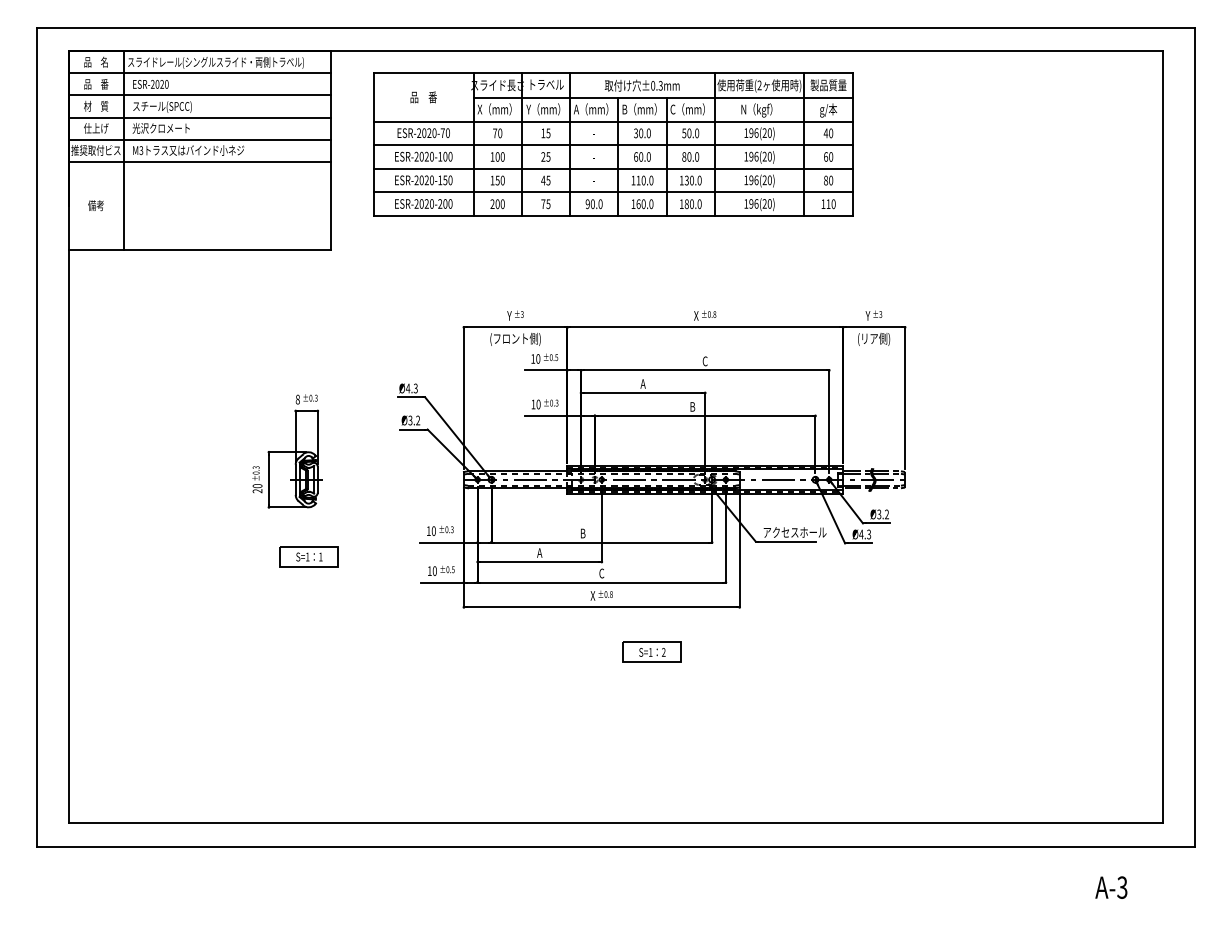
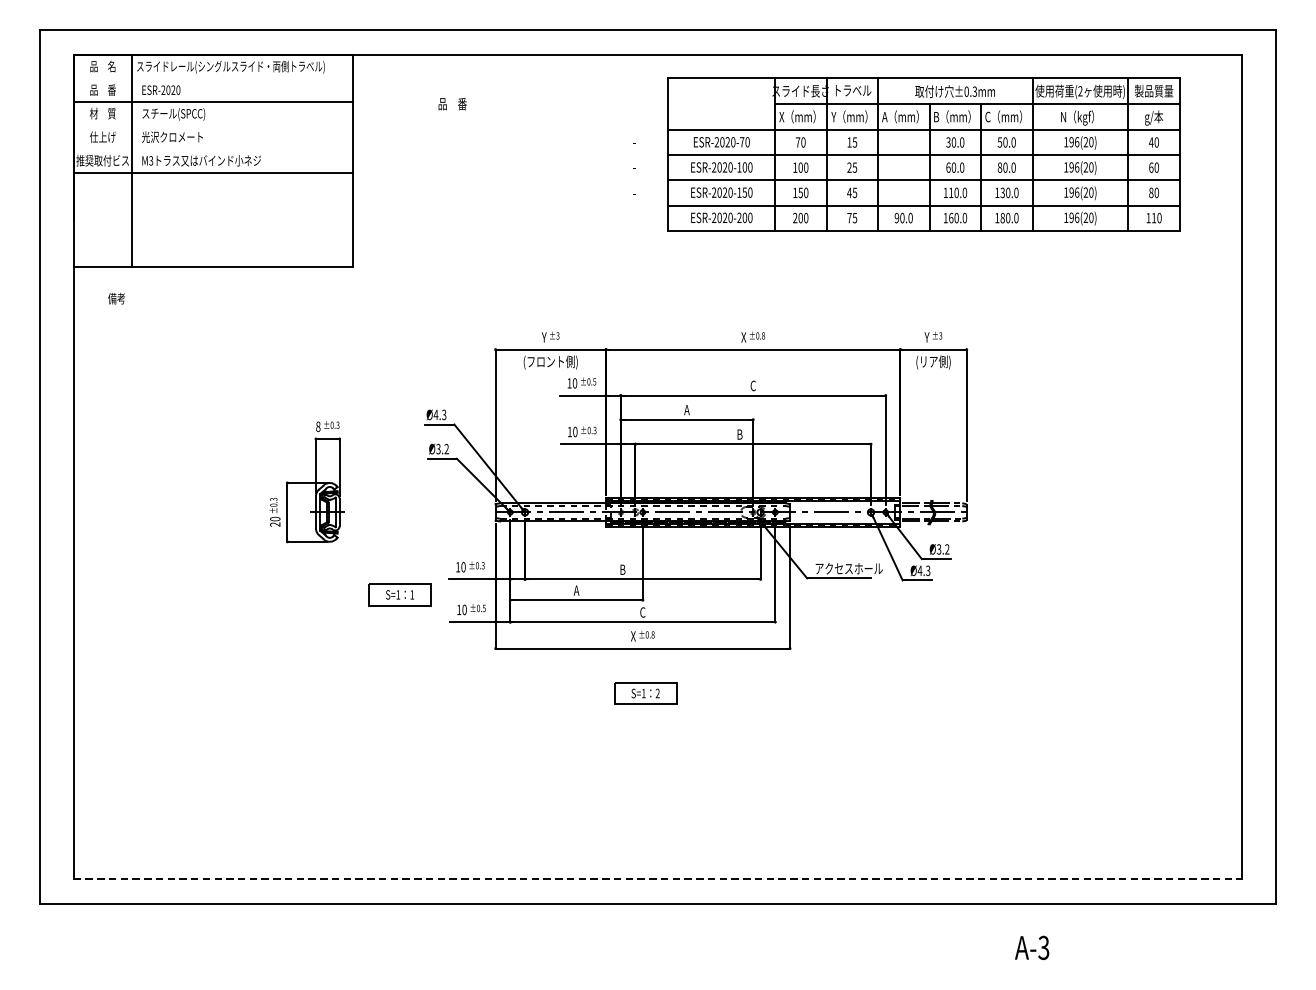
line: (199, 73) -> (213, 78), removed
line: (199, 117) -> (213, 125), removed
line: (199, 139) -> (213, 149), removed
part: (613, 144) -> (924, 154), moved
text: (95, 205) -> (116, 298), moved
part: (308, 556) -> (399, 594), moved
part: (651, 651) -> (644, 692), moved
line: (616, 823) -> (658, 879), solid -> dashed
text: (1111, 887) -> (1032, 947), moved

